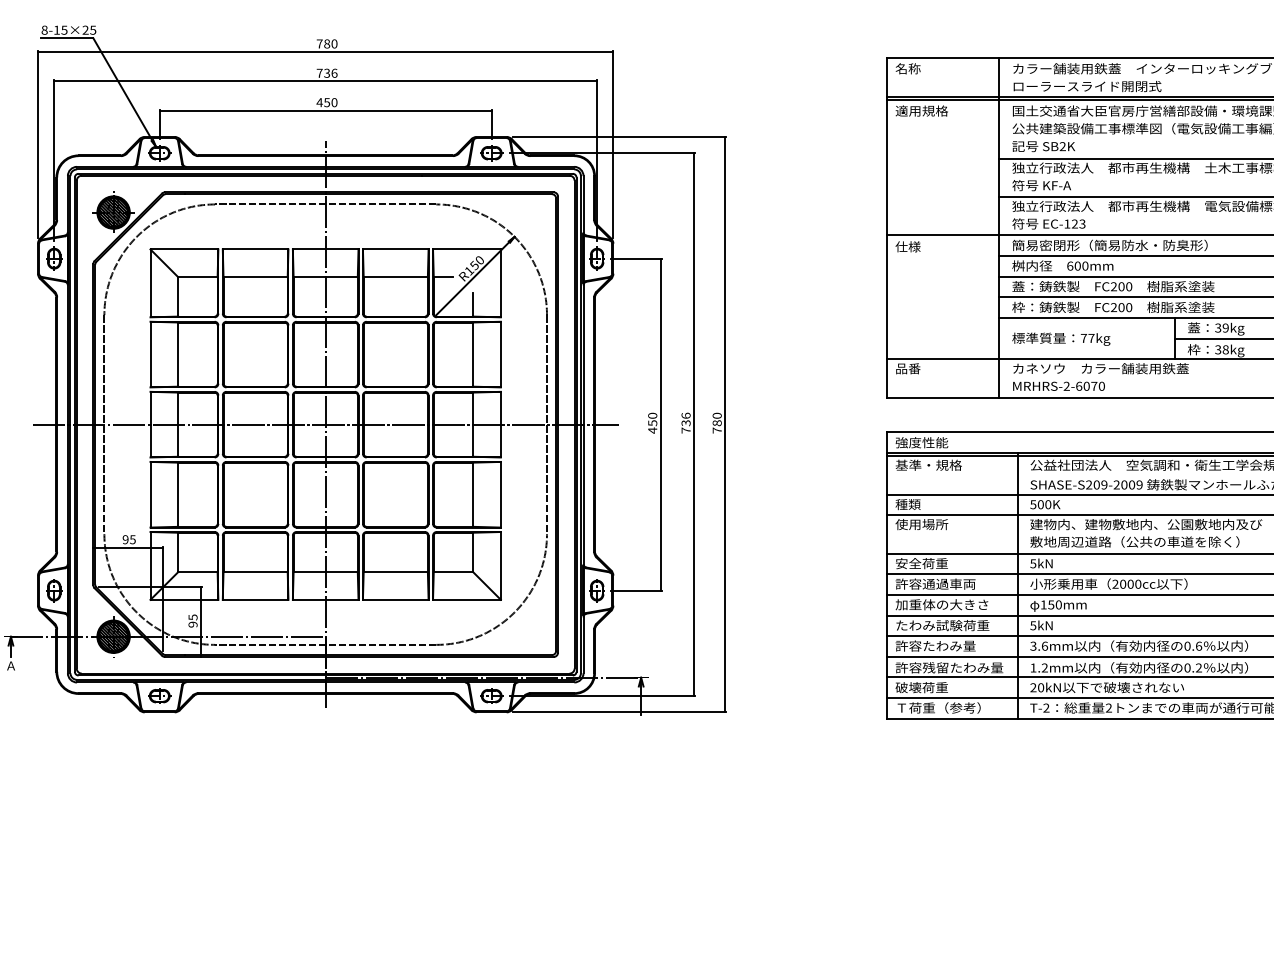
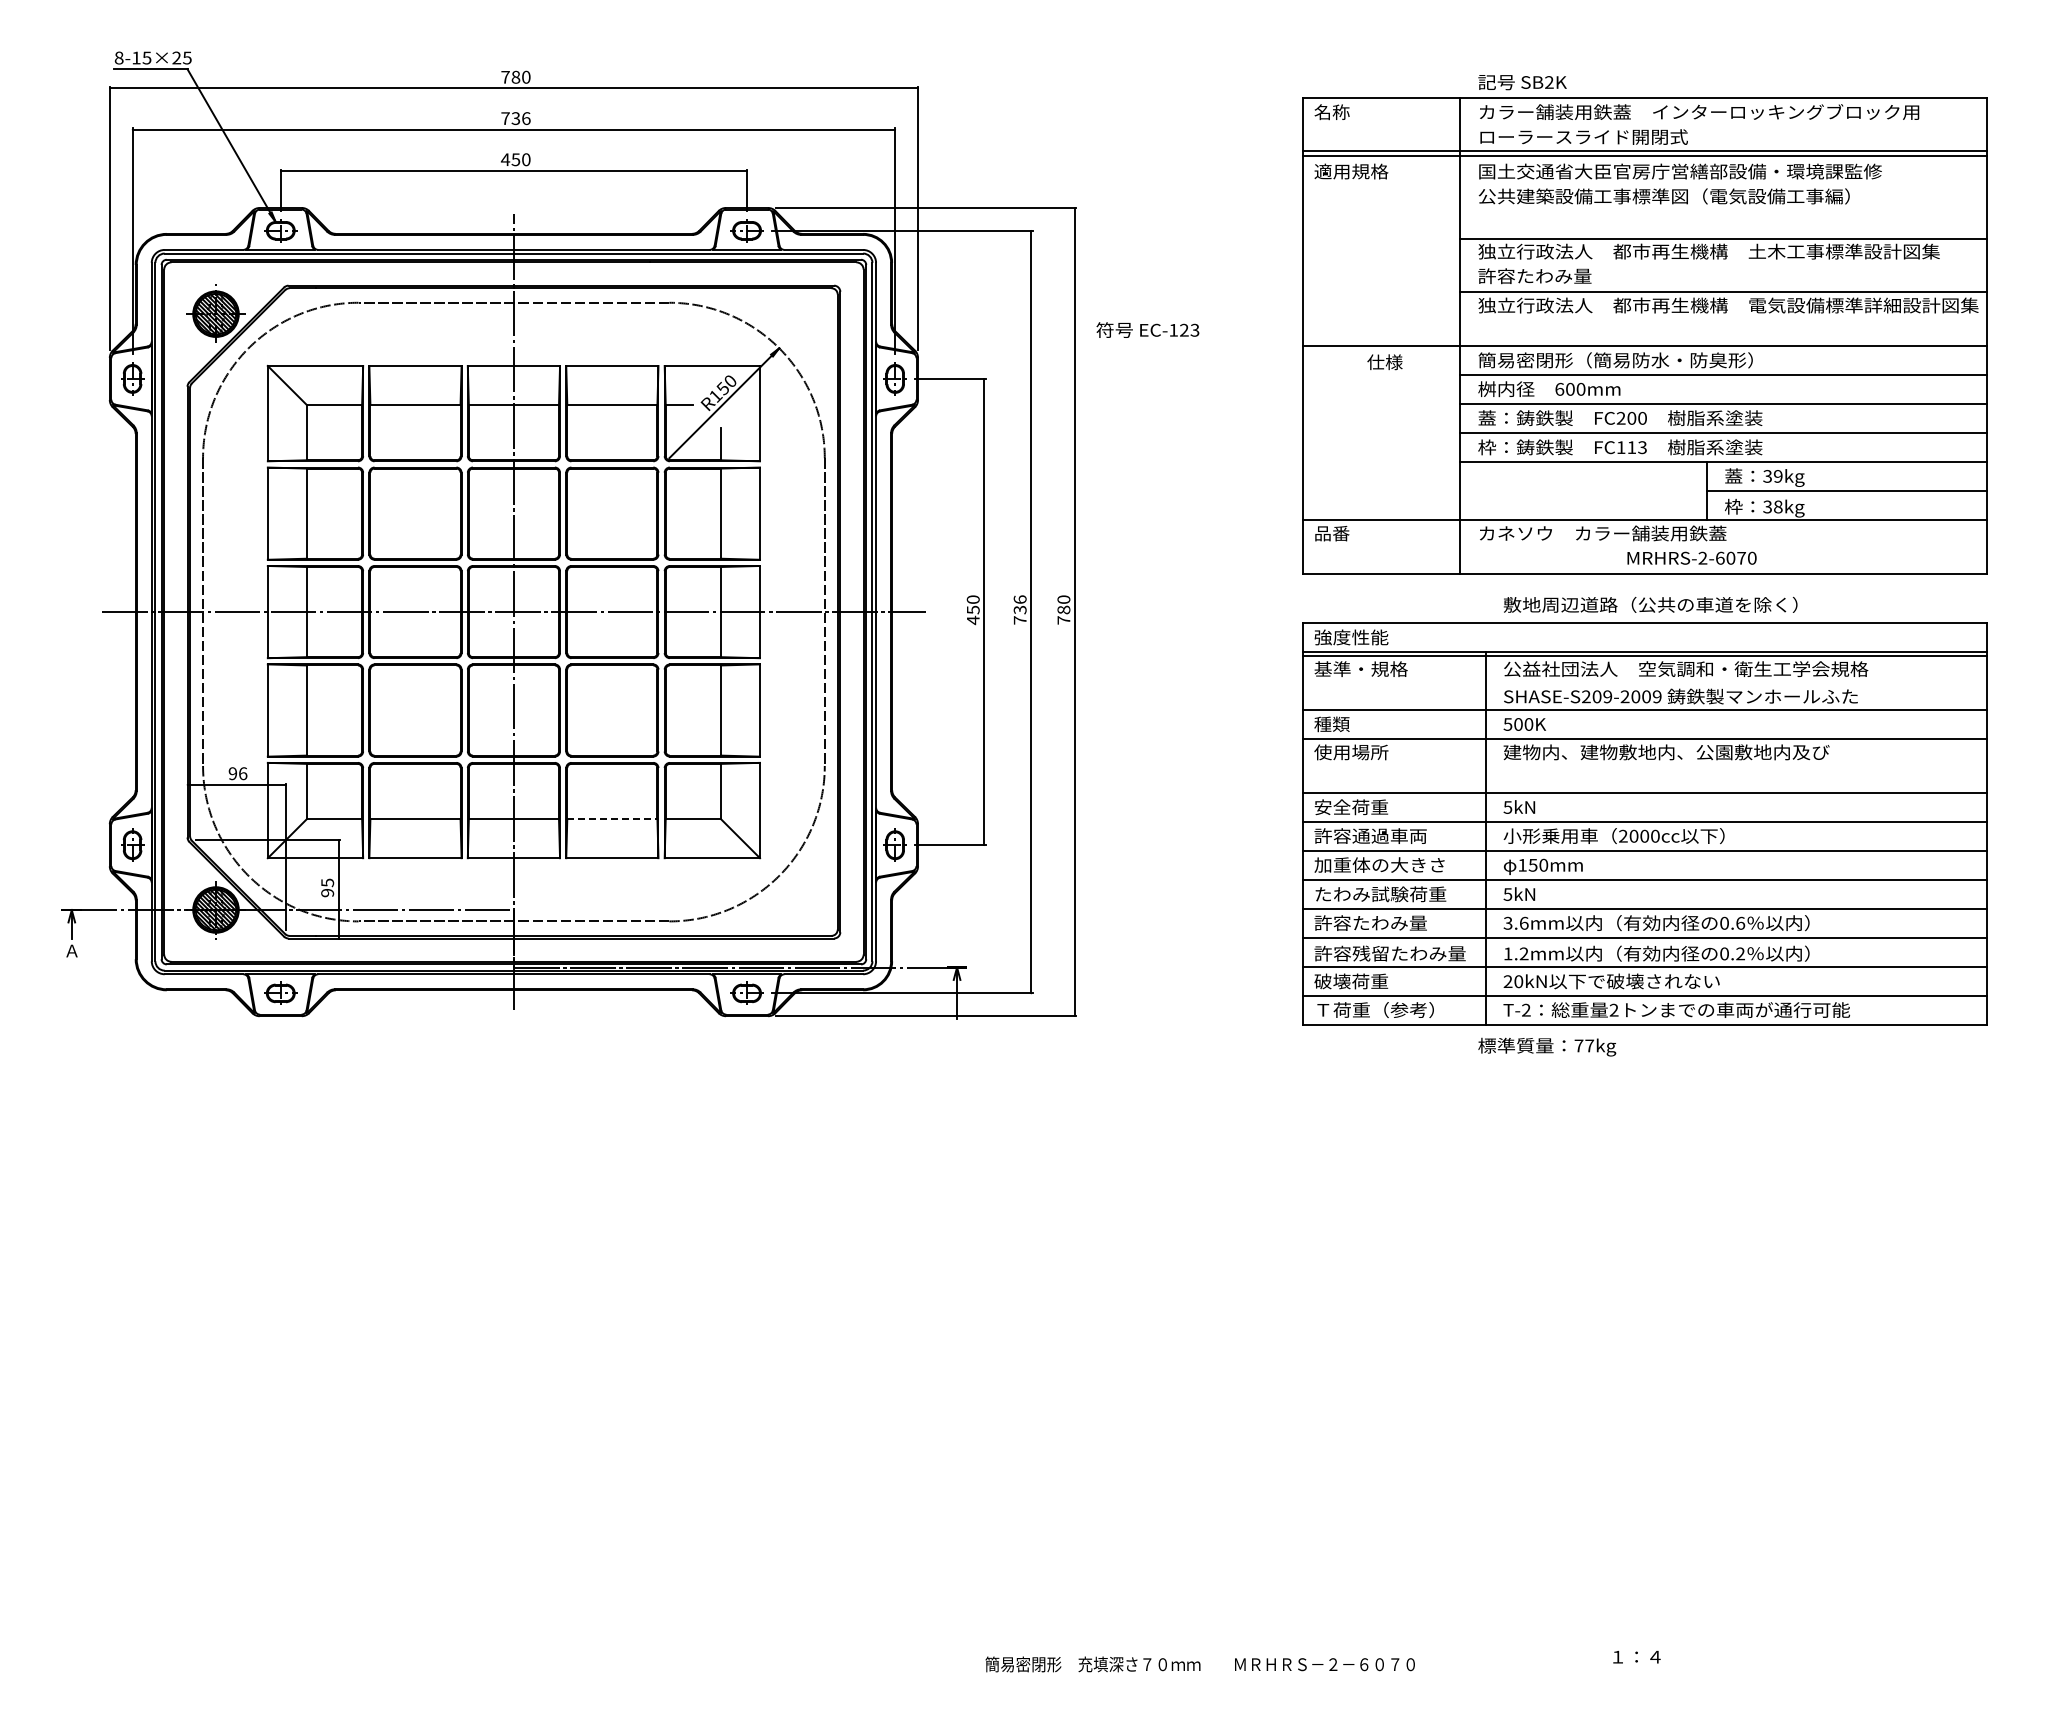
text: (1043, 146) -> (1522, 82), moved
text: (1052, 185) -> (1534, 276), 符号 KF-A -> 許容たわみ量
text: (1048, 223) -> (1147, 329), moved
text: (907, 246) -> (1384, 362), moved
text: (1121, 307) -> (1631, 447), FC200 -> FC113
text: (1061, 338) -> (1547, 1046), moved
text: (1058, 385) -> (1691, 557), moved
text: (132, 539) -> (242, 773), 95 -> 96
text: (1134, 541) -> (1650, 604), moved
line: (395, 572) -> (612, 819), solid -> dashed

